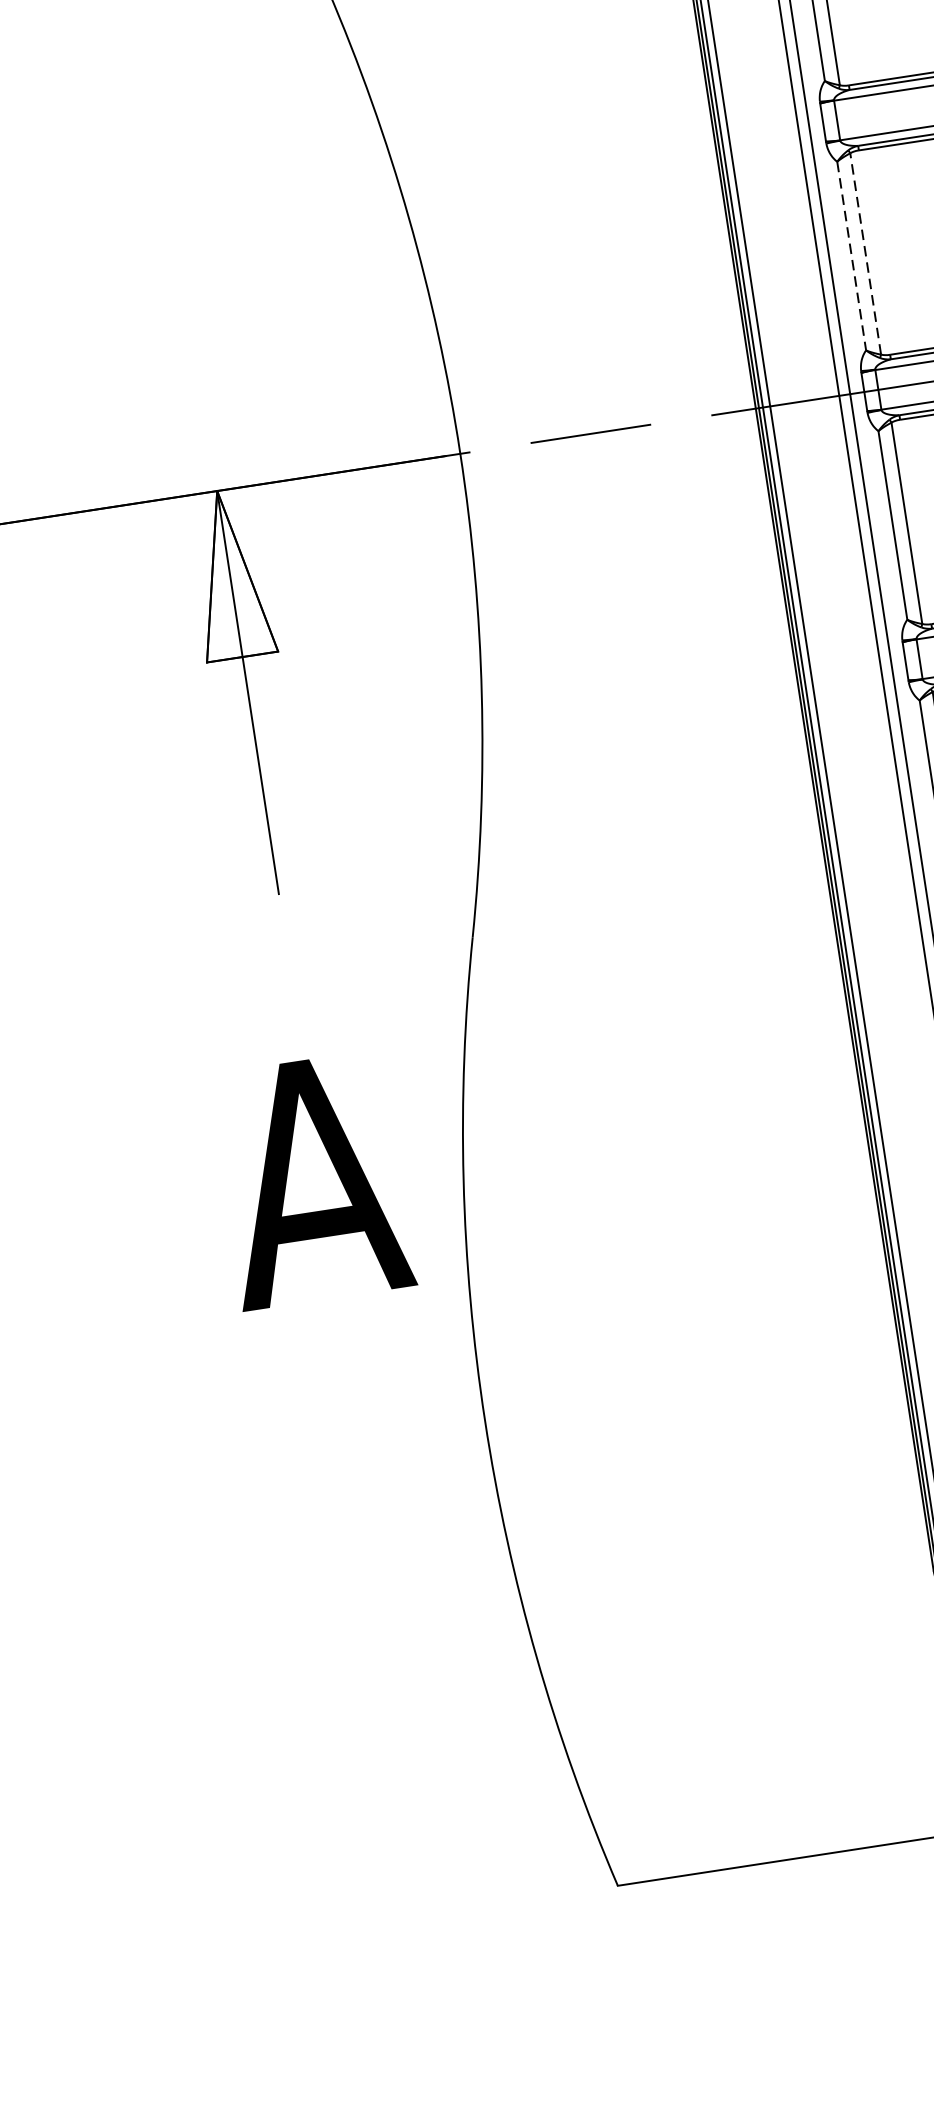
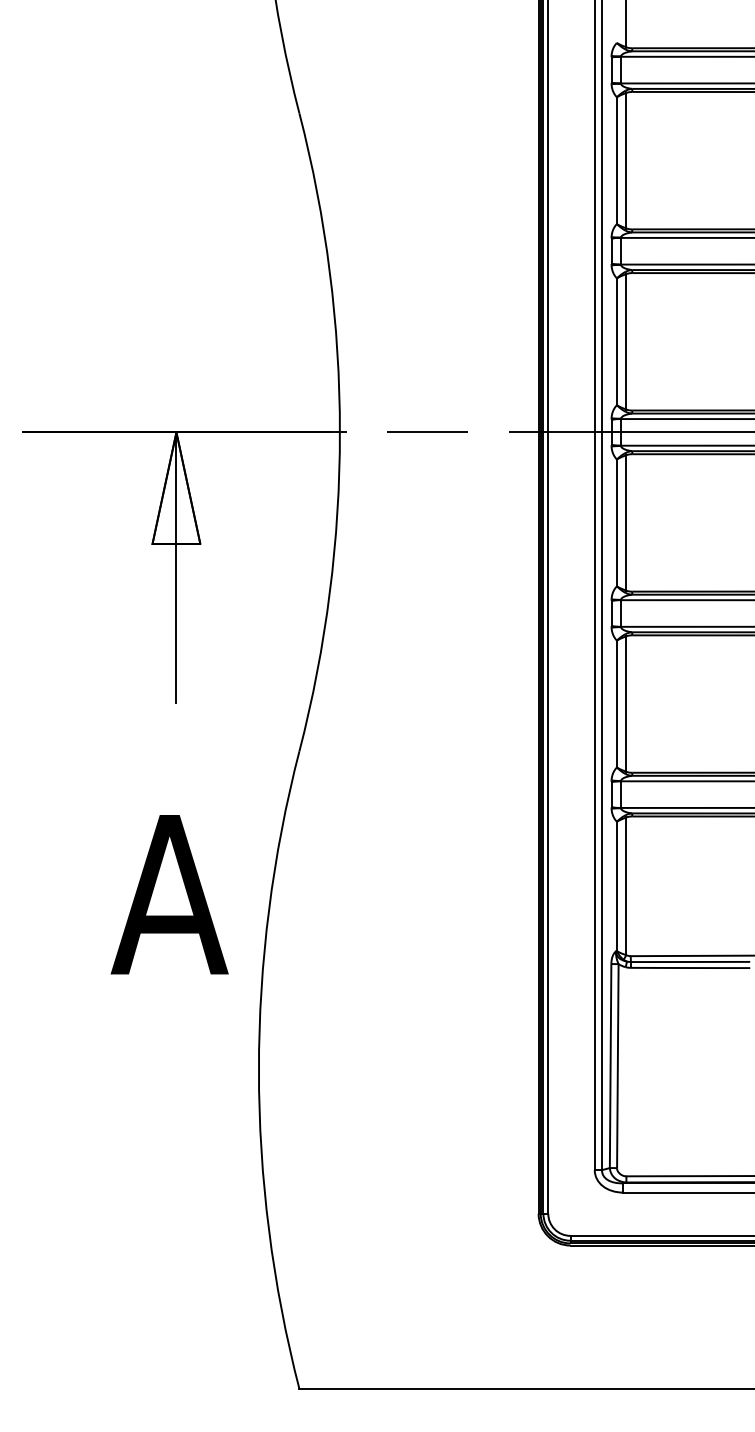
line: (865, 253) -> (626, 341), dashed -> solid
line: (851, 257) -> (616, 342), dashed -> solid

